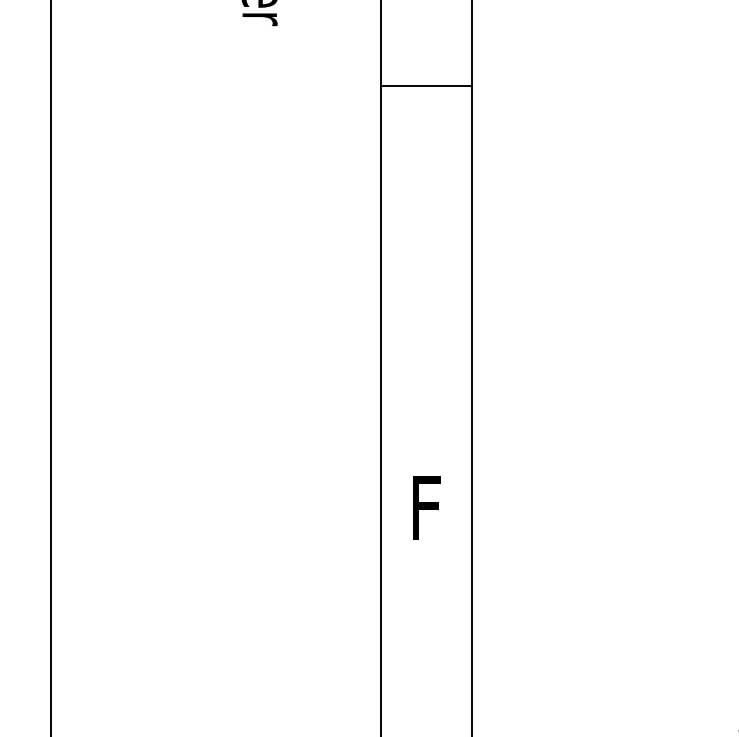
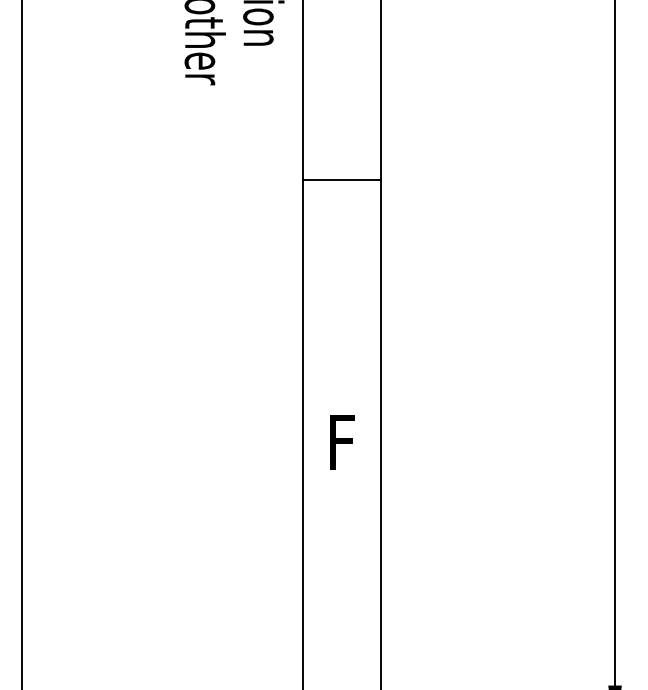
line: (426, 86) -> (342, 180), moved
text: (426, 508) -> (342, 442), moved

